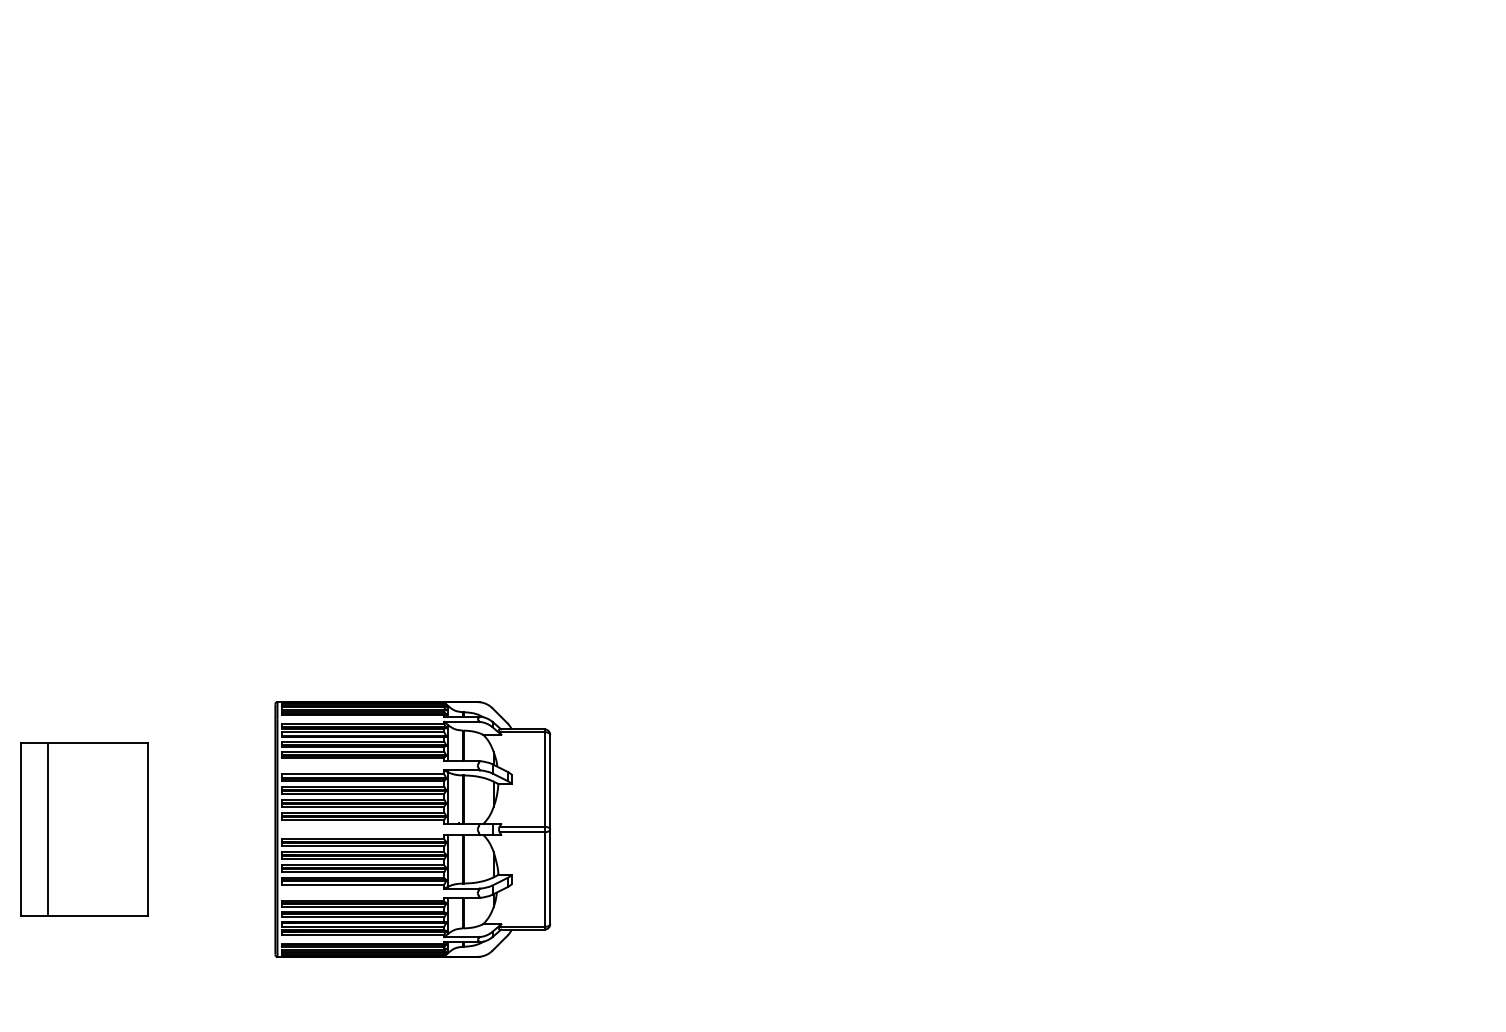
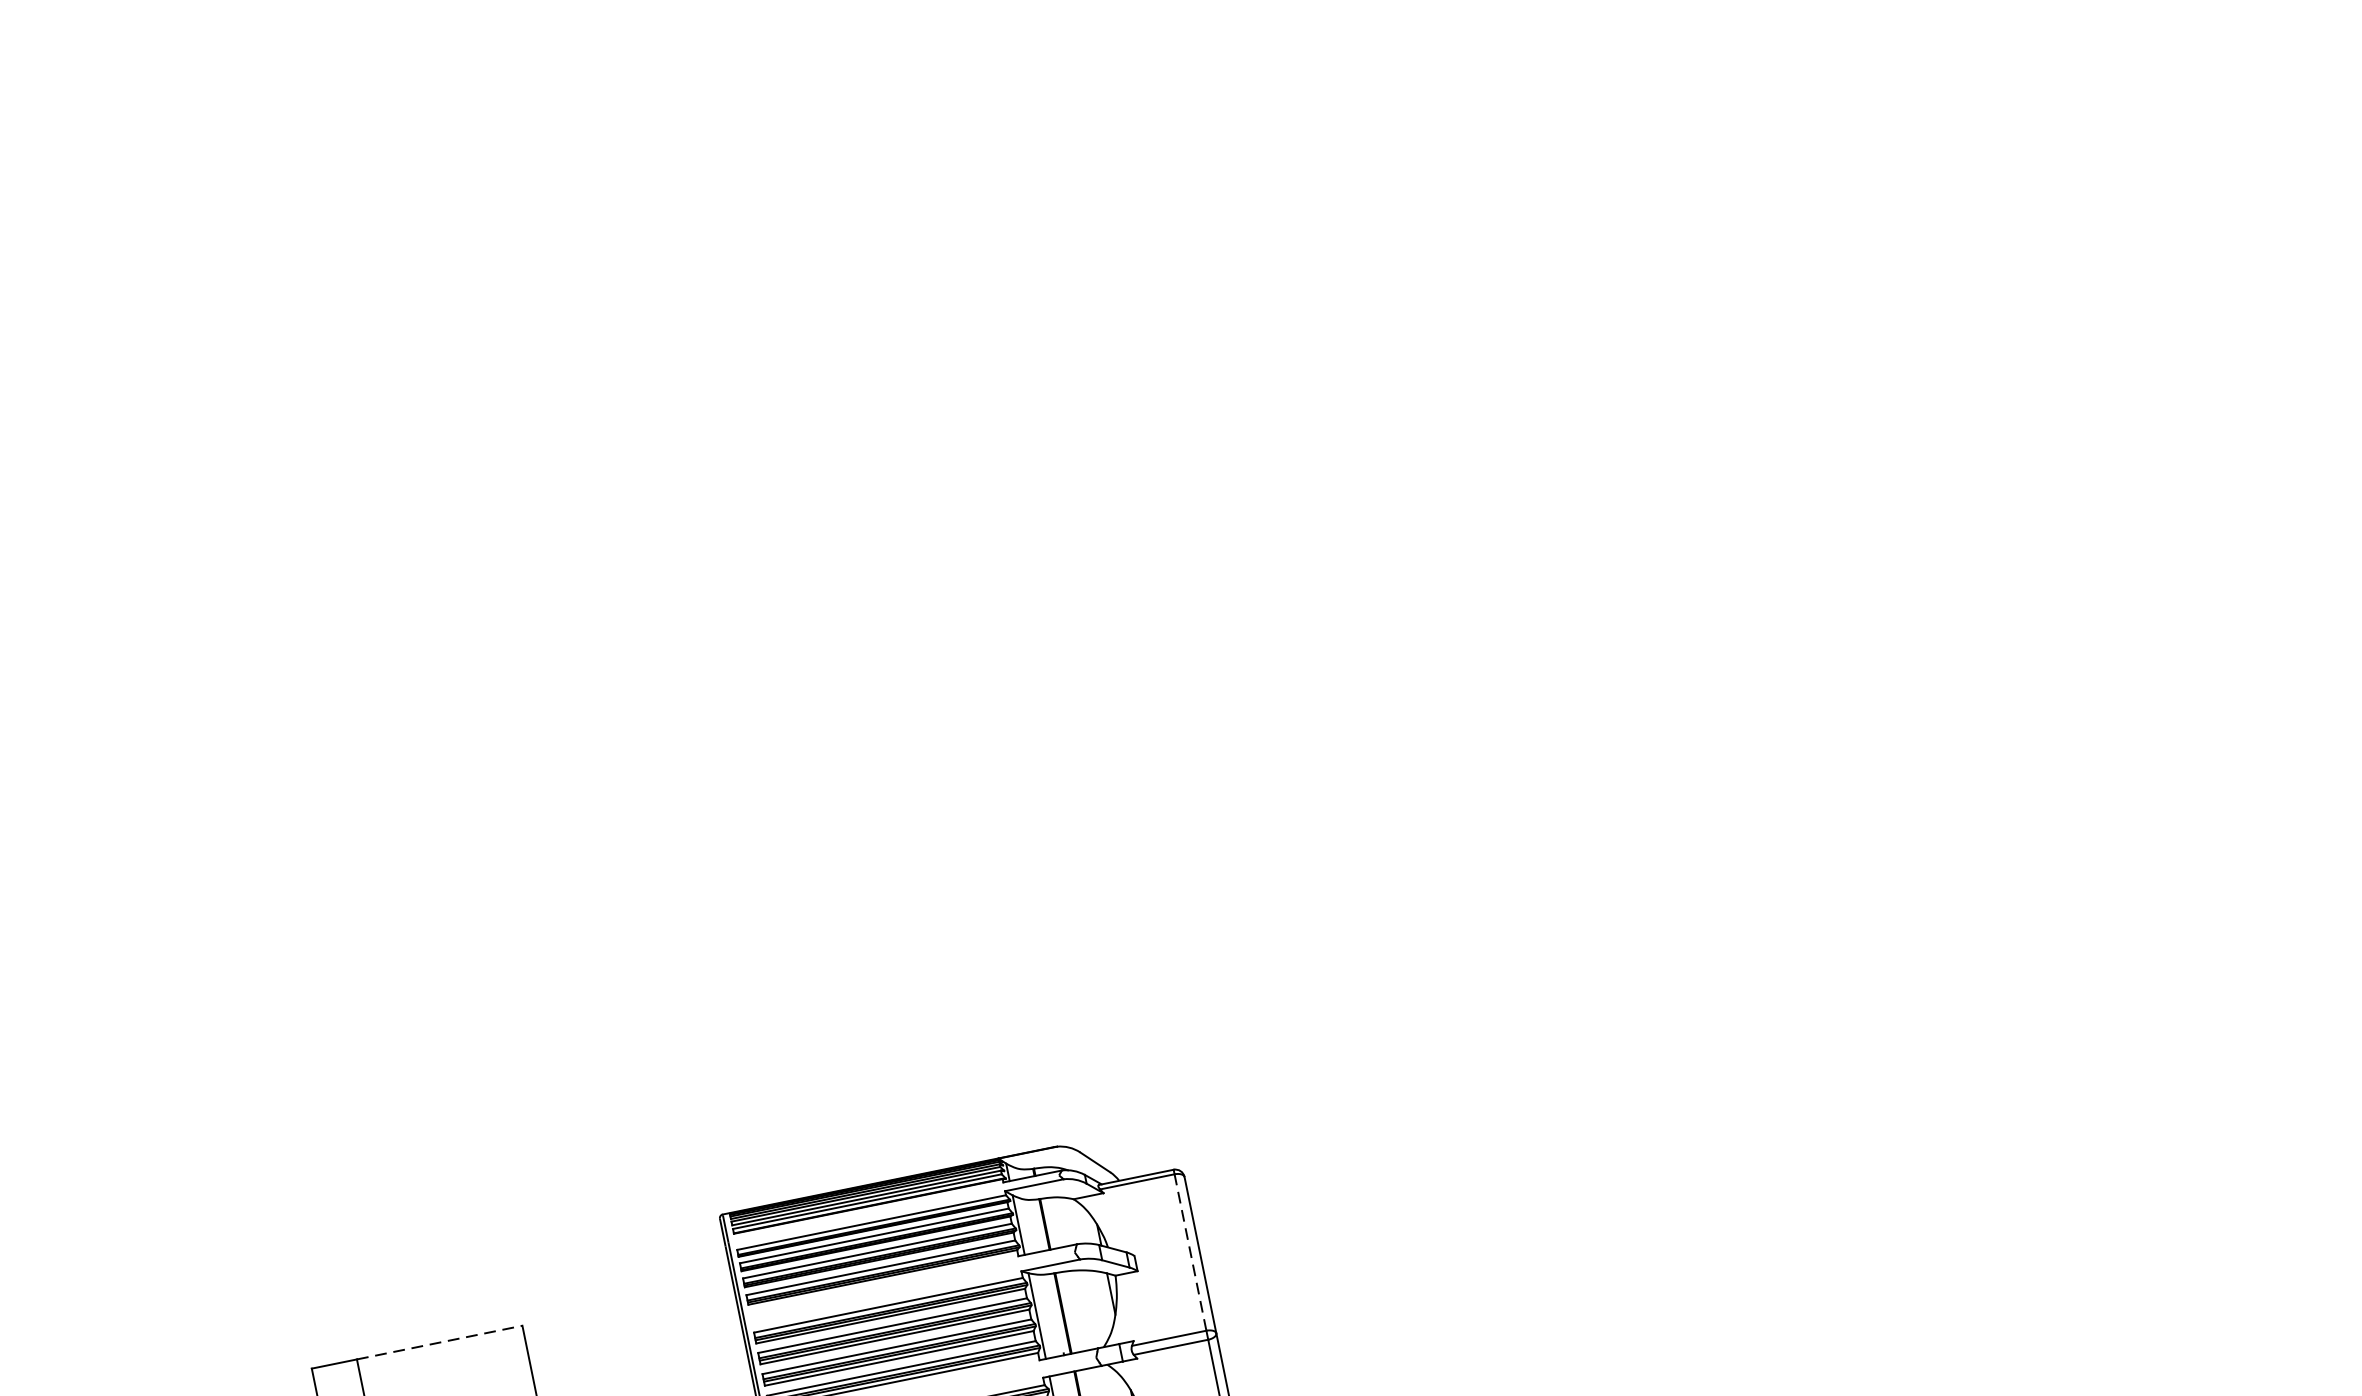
line: (98, 743) -> (440, 1343), solid -> dashed
line: (544, 778) -> (1189, 1251), solid -> dashed

